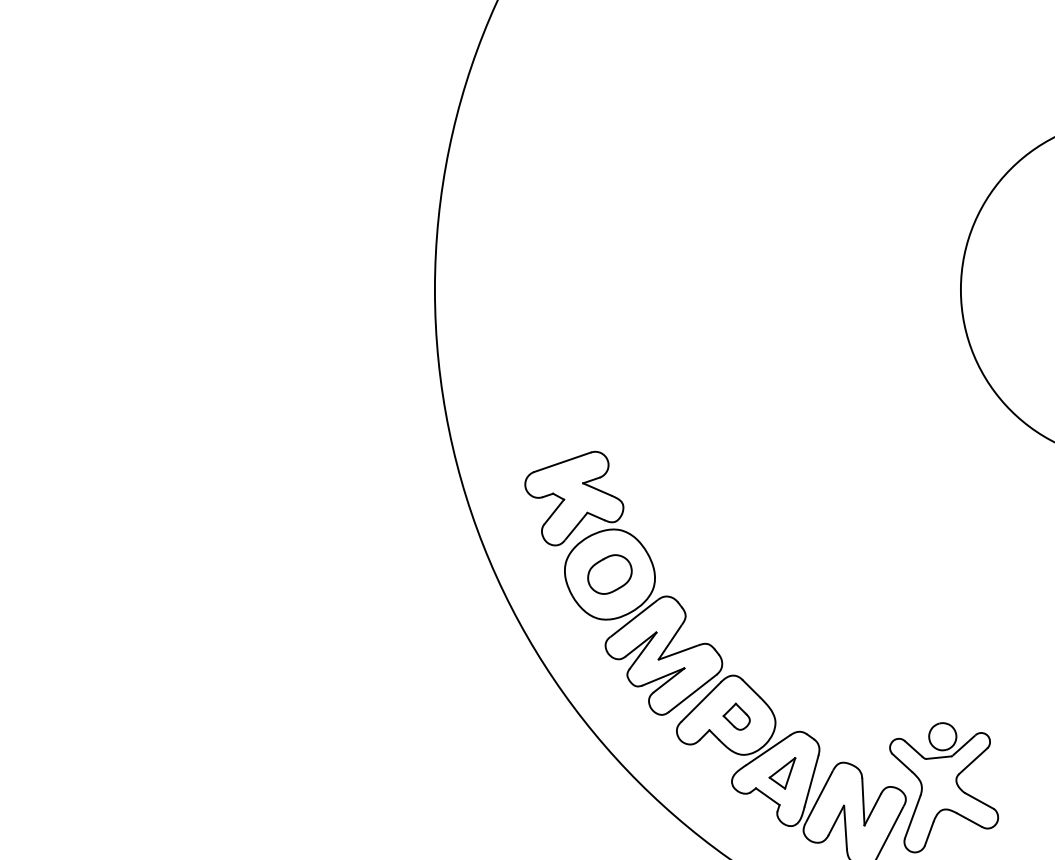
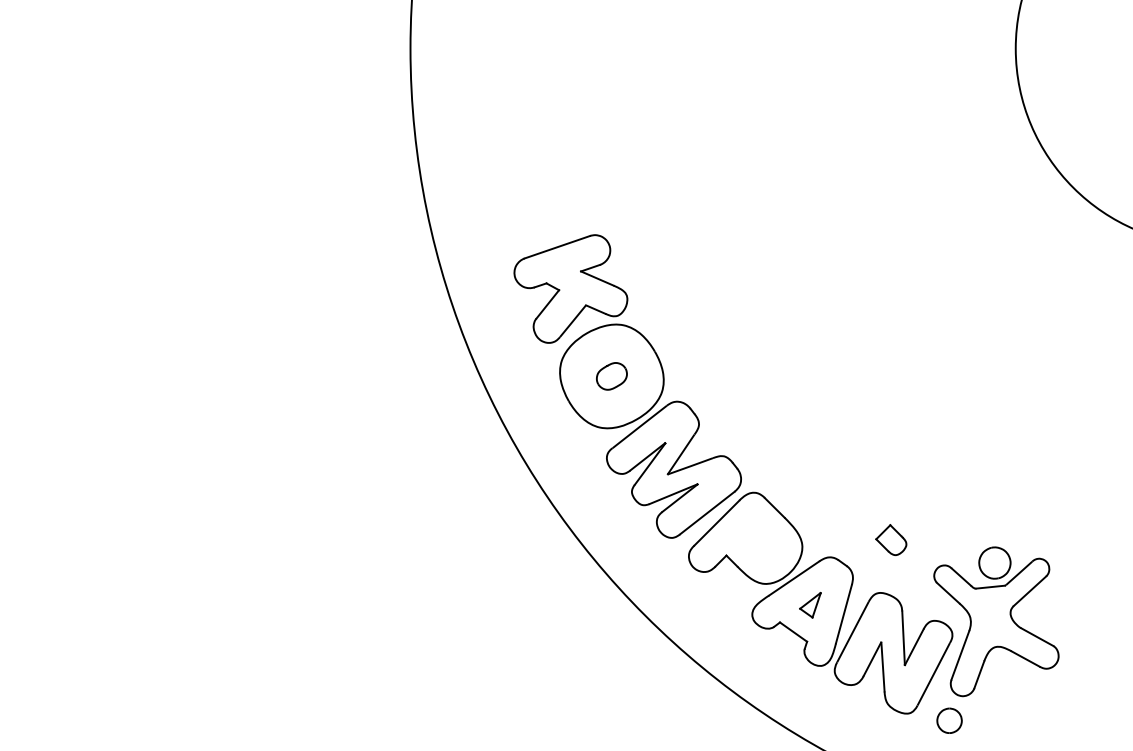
part: (609, 574) -> (611, 376), size x0.6
part: (736, 716) -> (891, 539), moved
part: (782, 773) -> (810, 605), size x0.7

